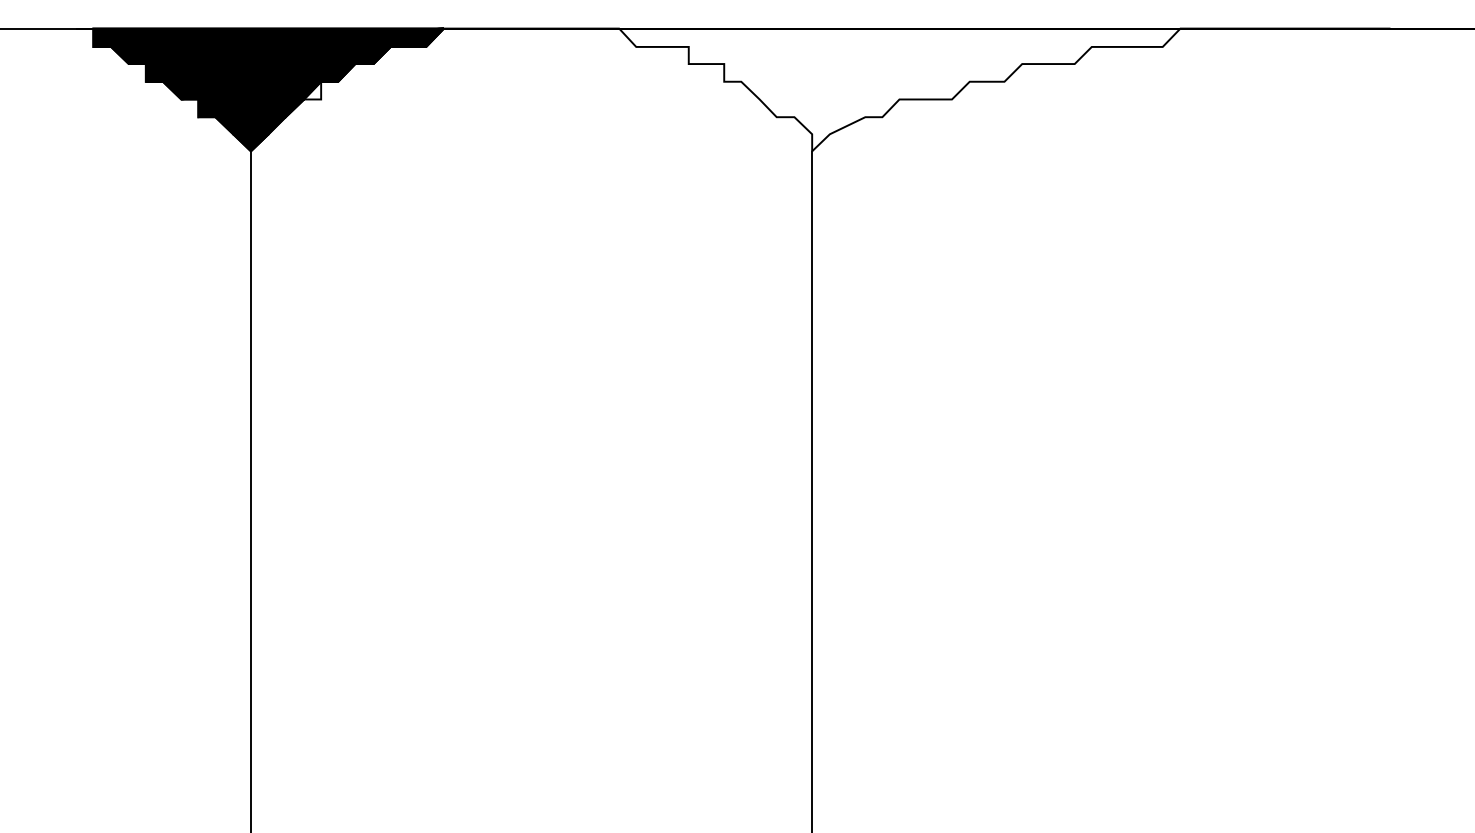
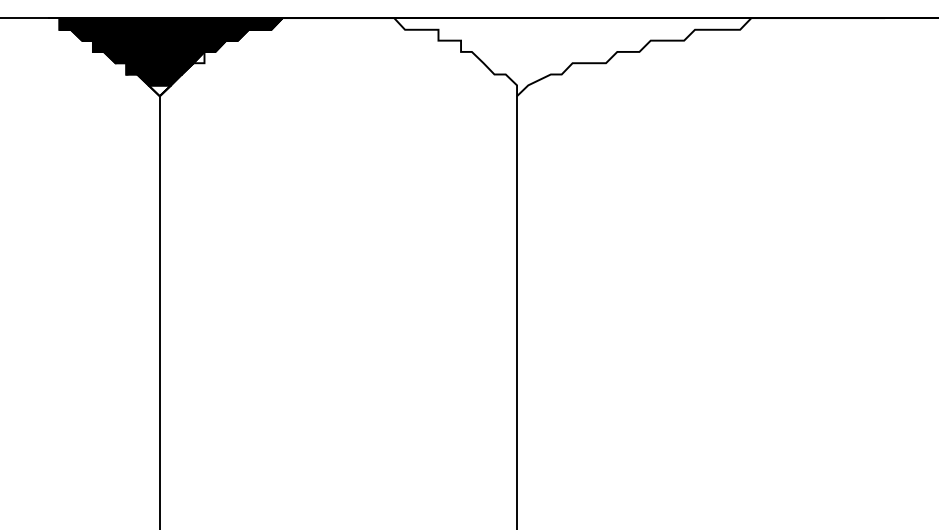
fill: (250, 142) -> (159, 90), removed

